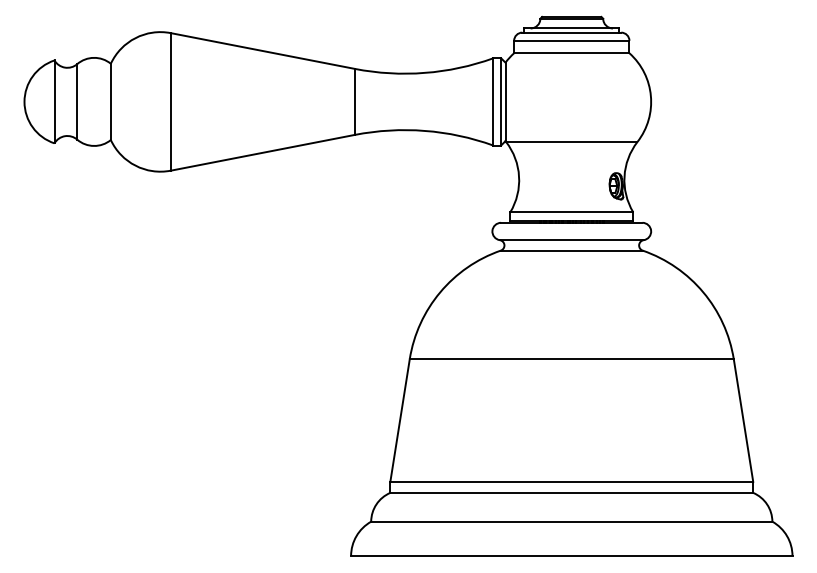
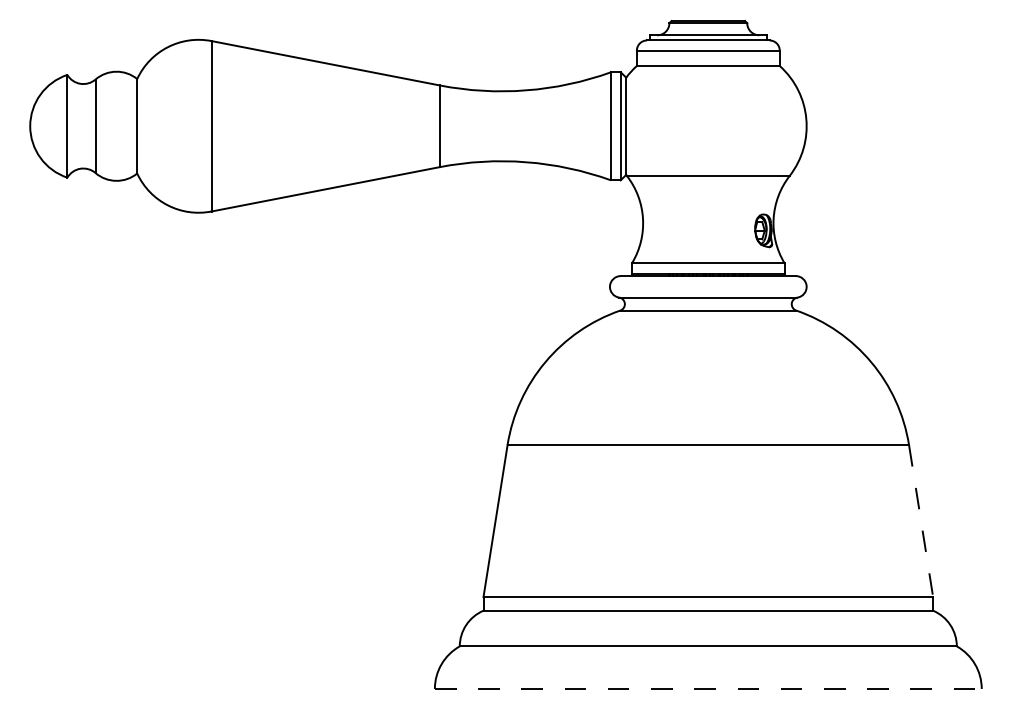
line: (743, 421) -> (921, 522), solid -> dashed
line: (571, 556) -> (707, 689), solid -> dashed

